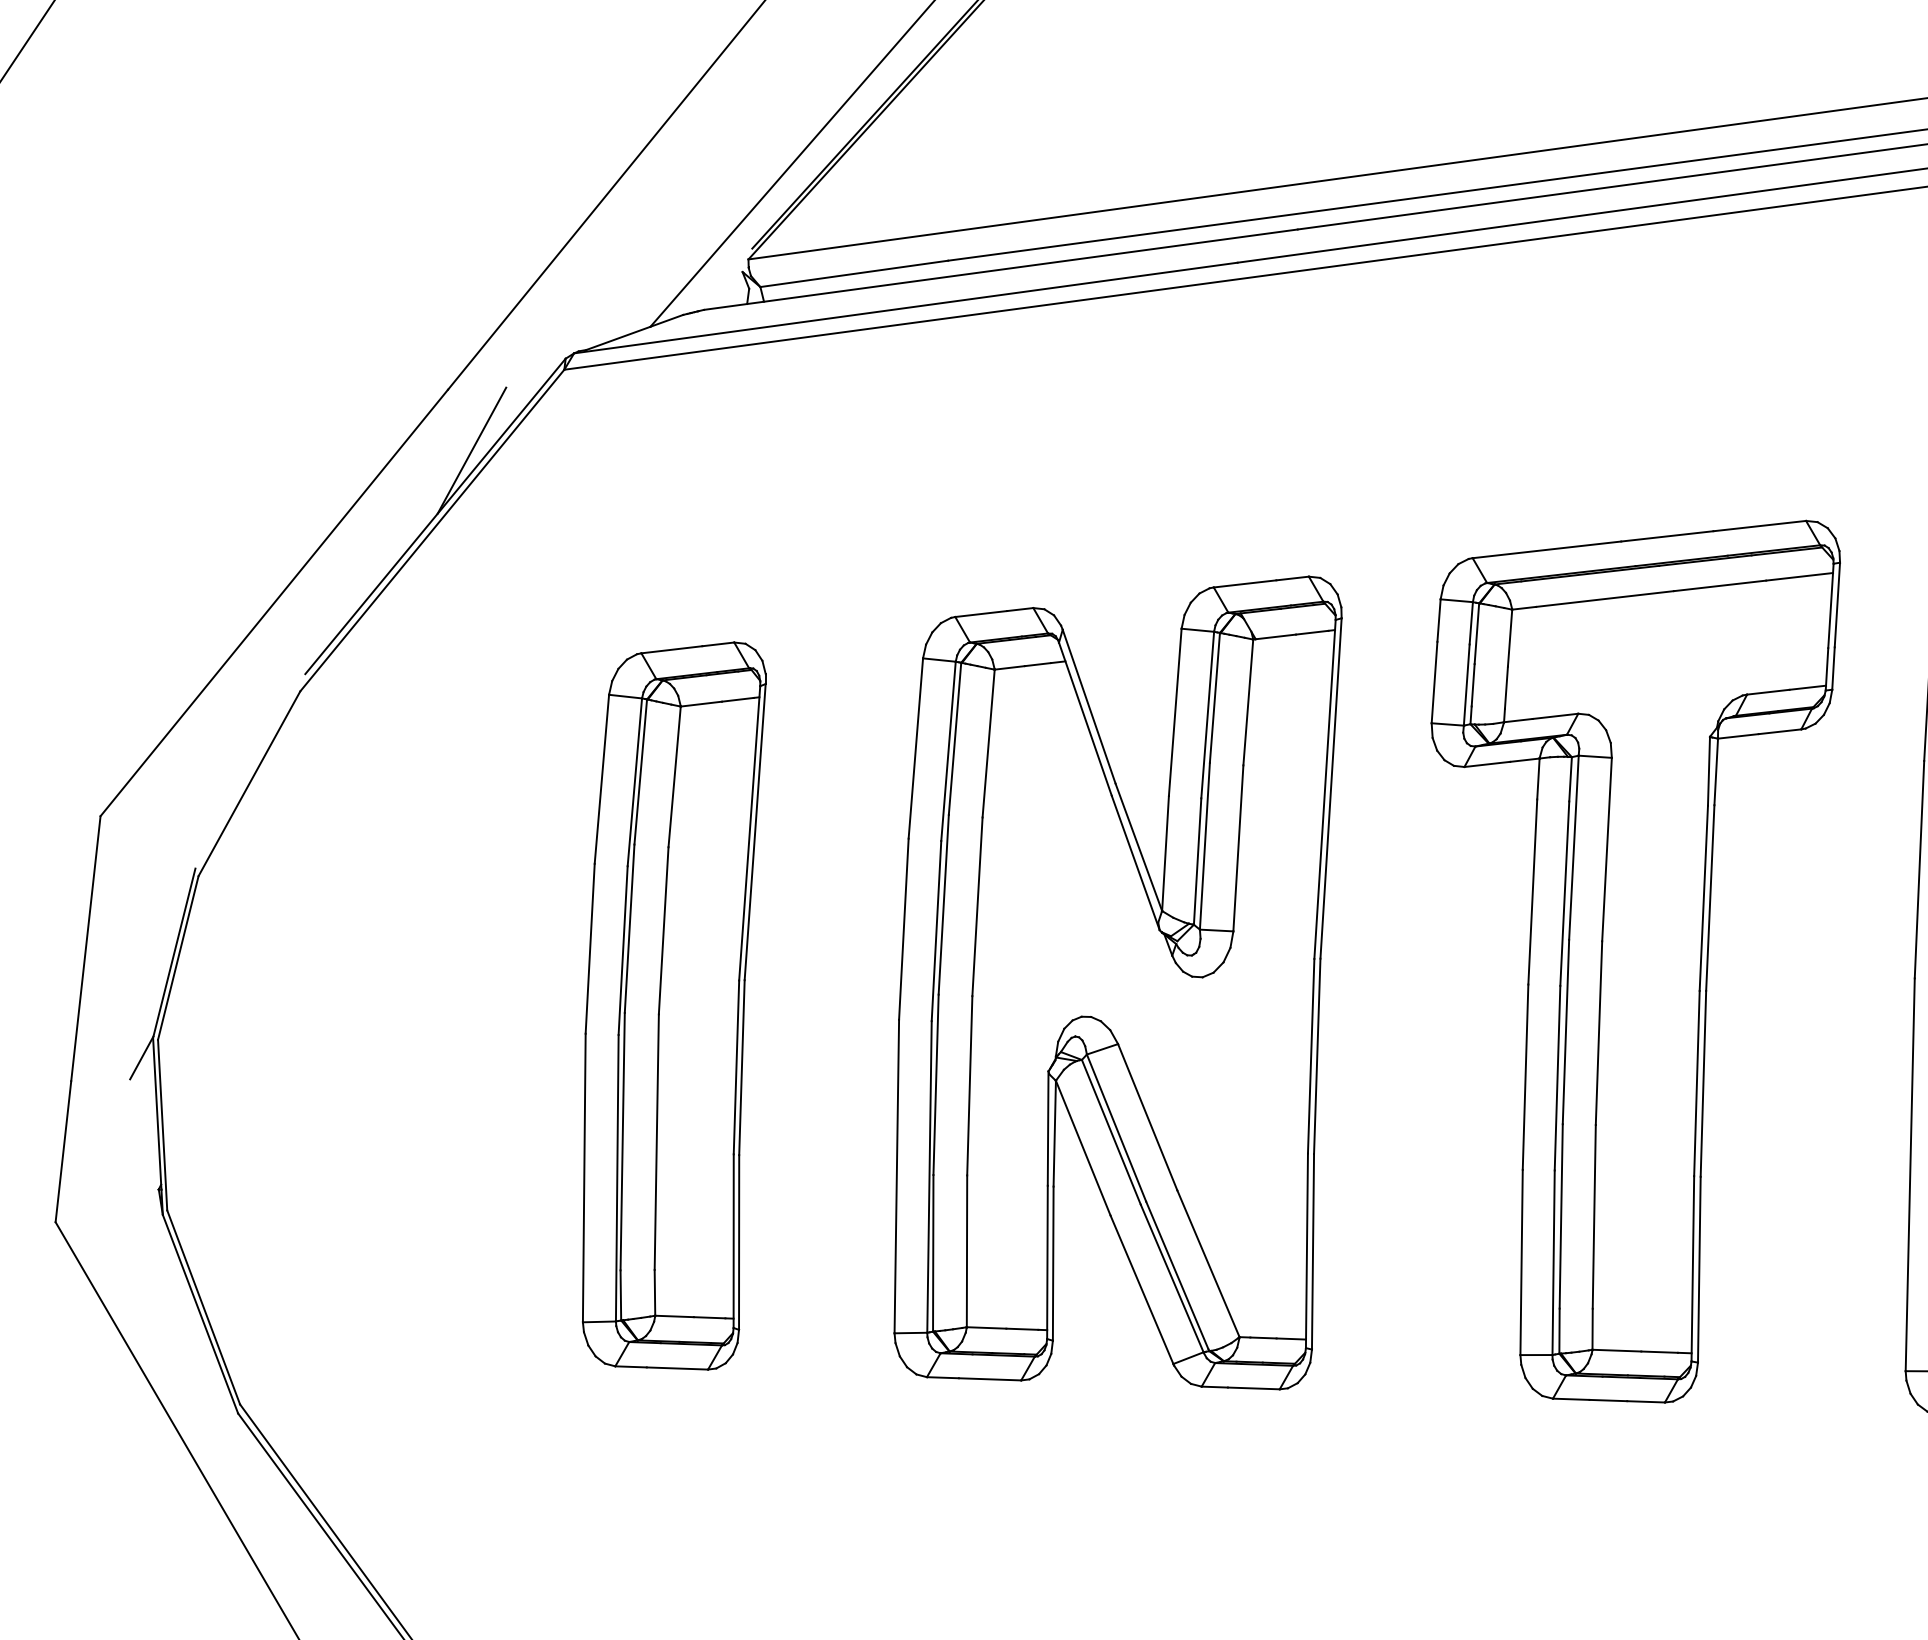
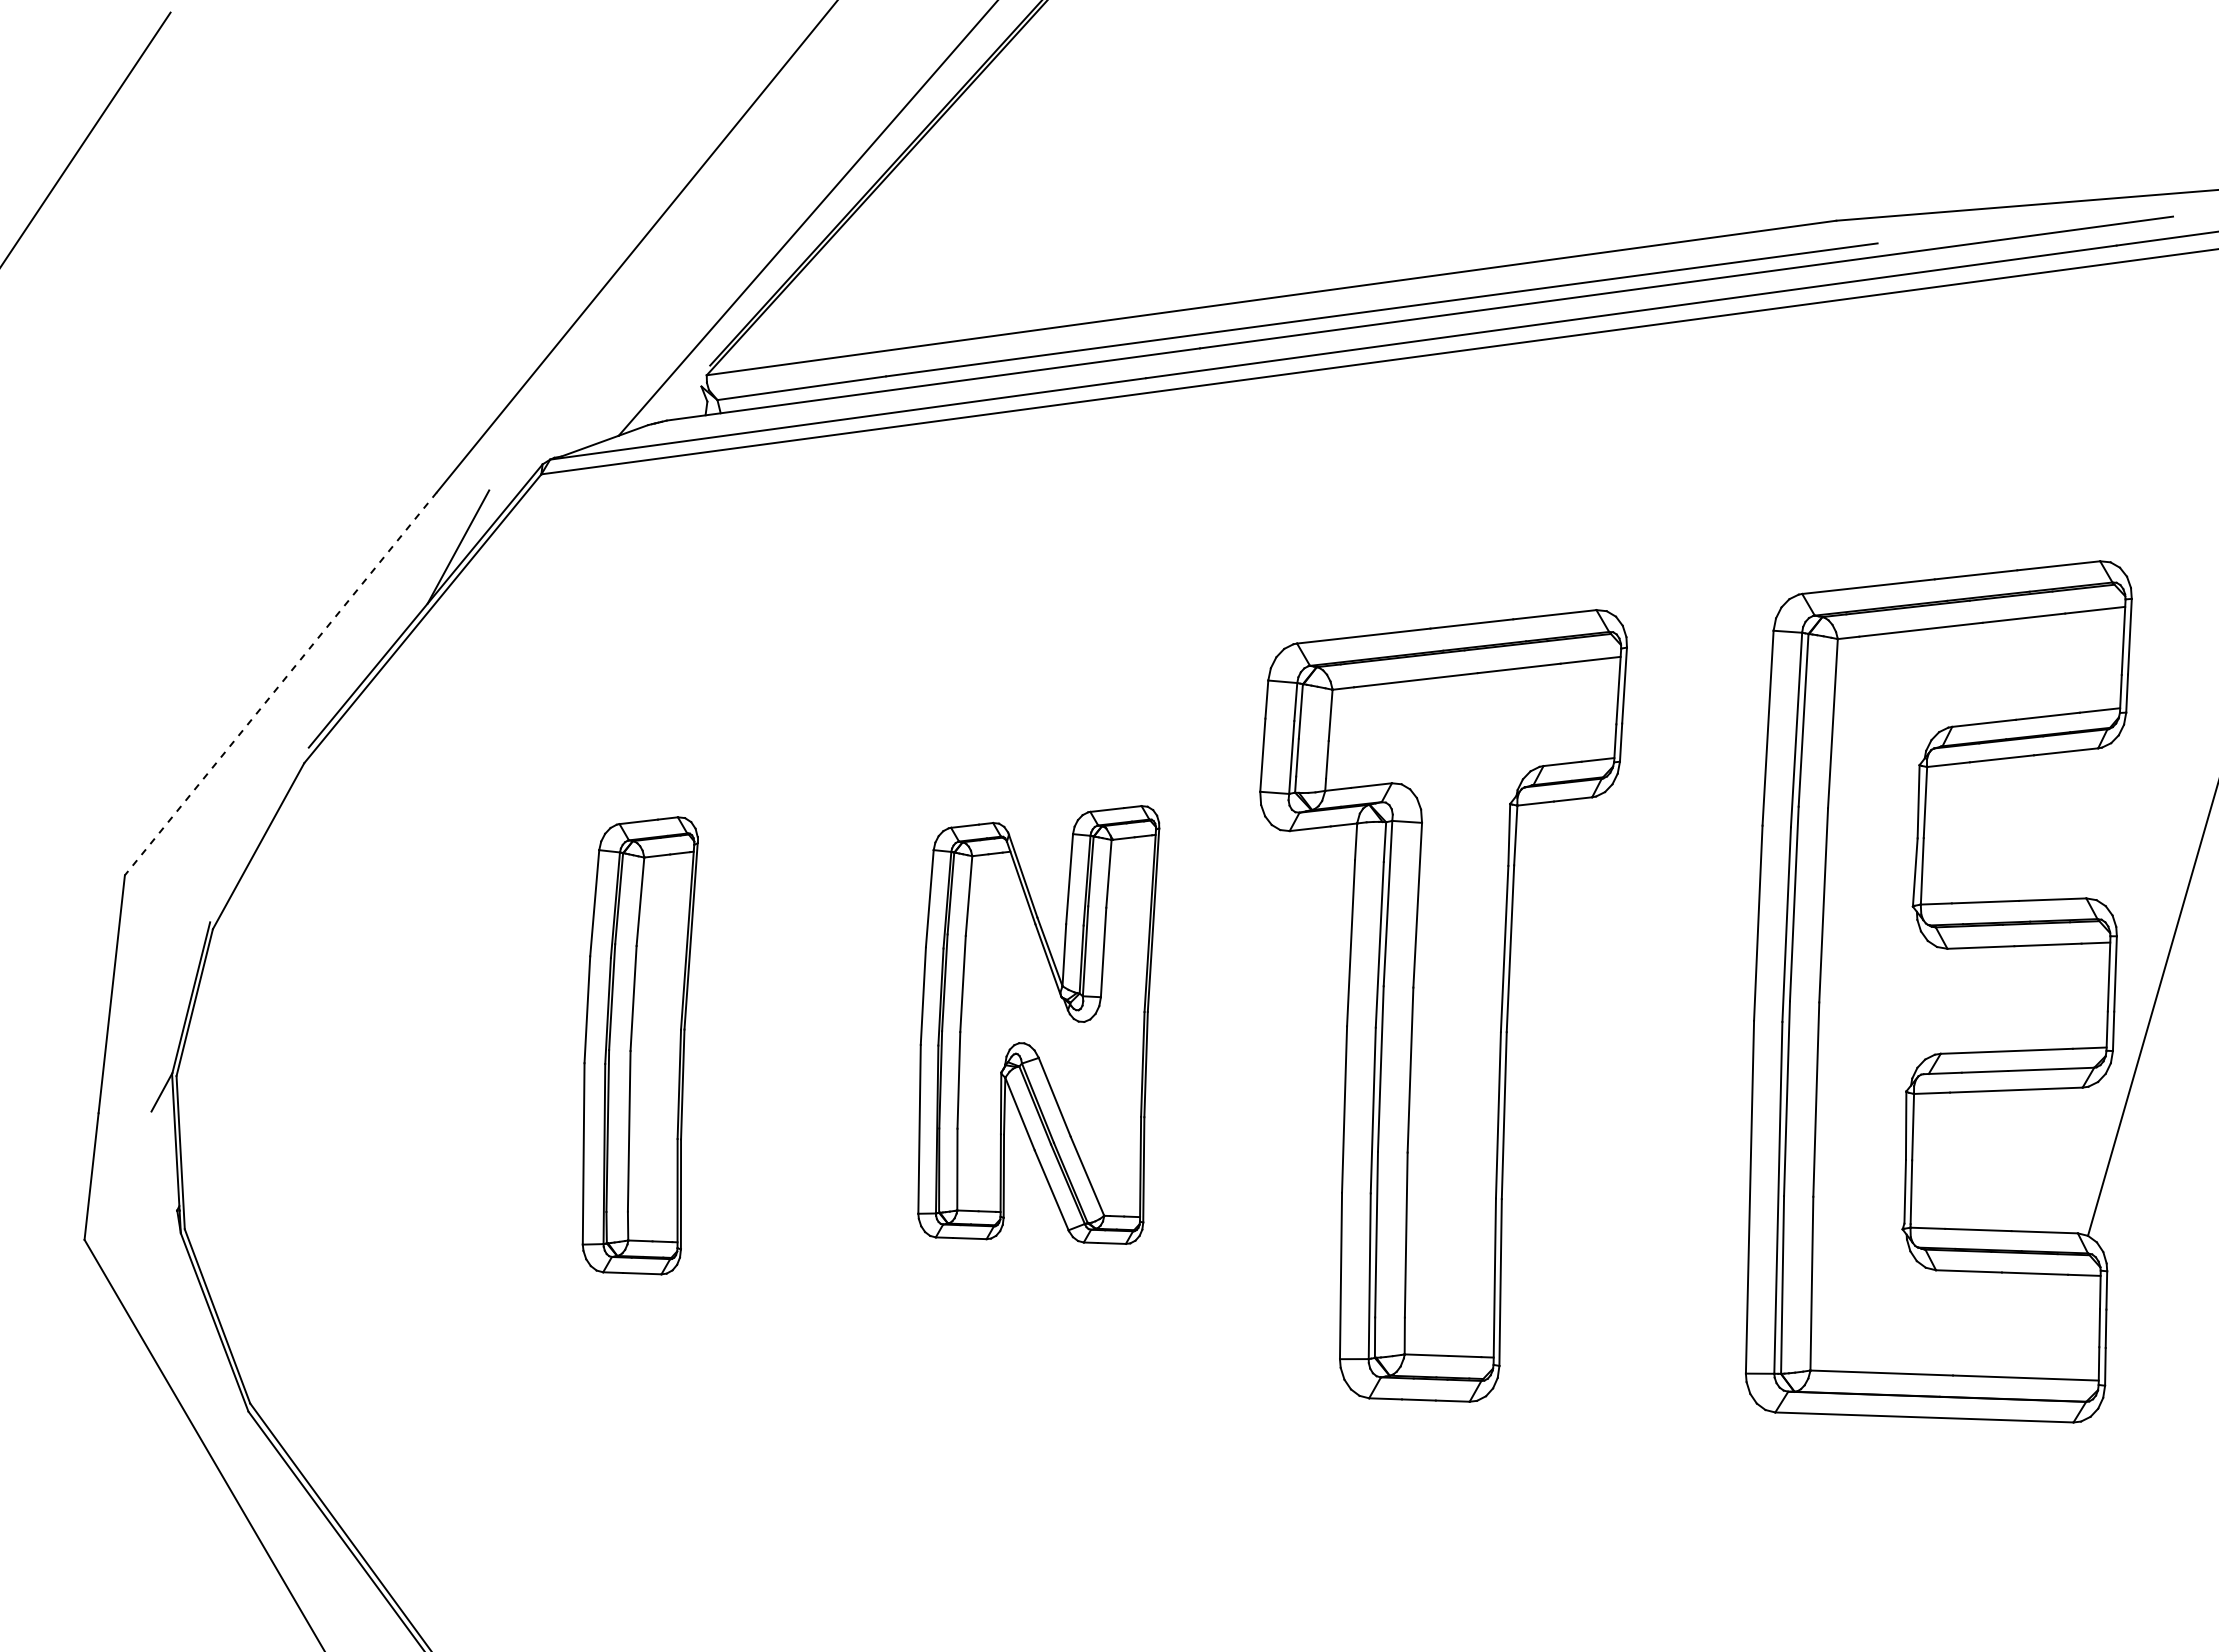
line: (273, 603) -> (280, 684), solid -> dashed
part: (1635, 961) -> (1443, 1005), moved
part: (1117, 982) -> (1038, 1024), size x0.6
part: (674, 1005) -> (640, 1045), size x0.7

